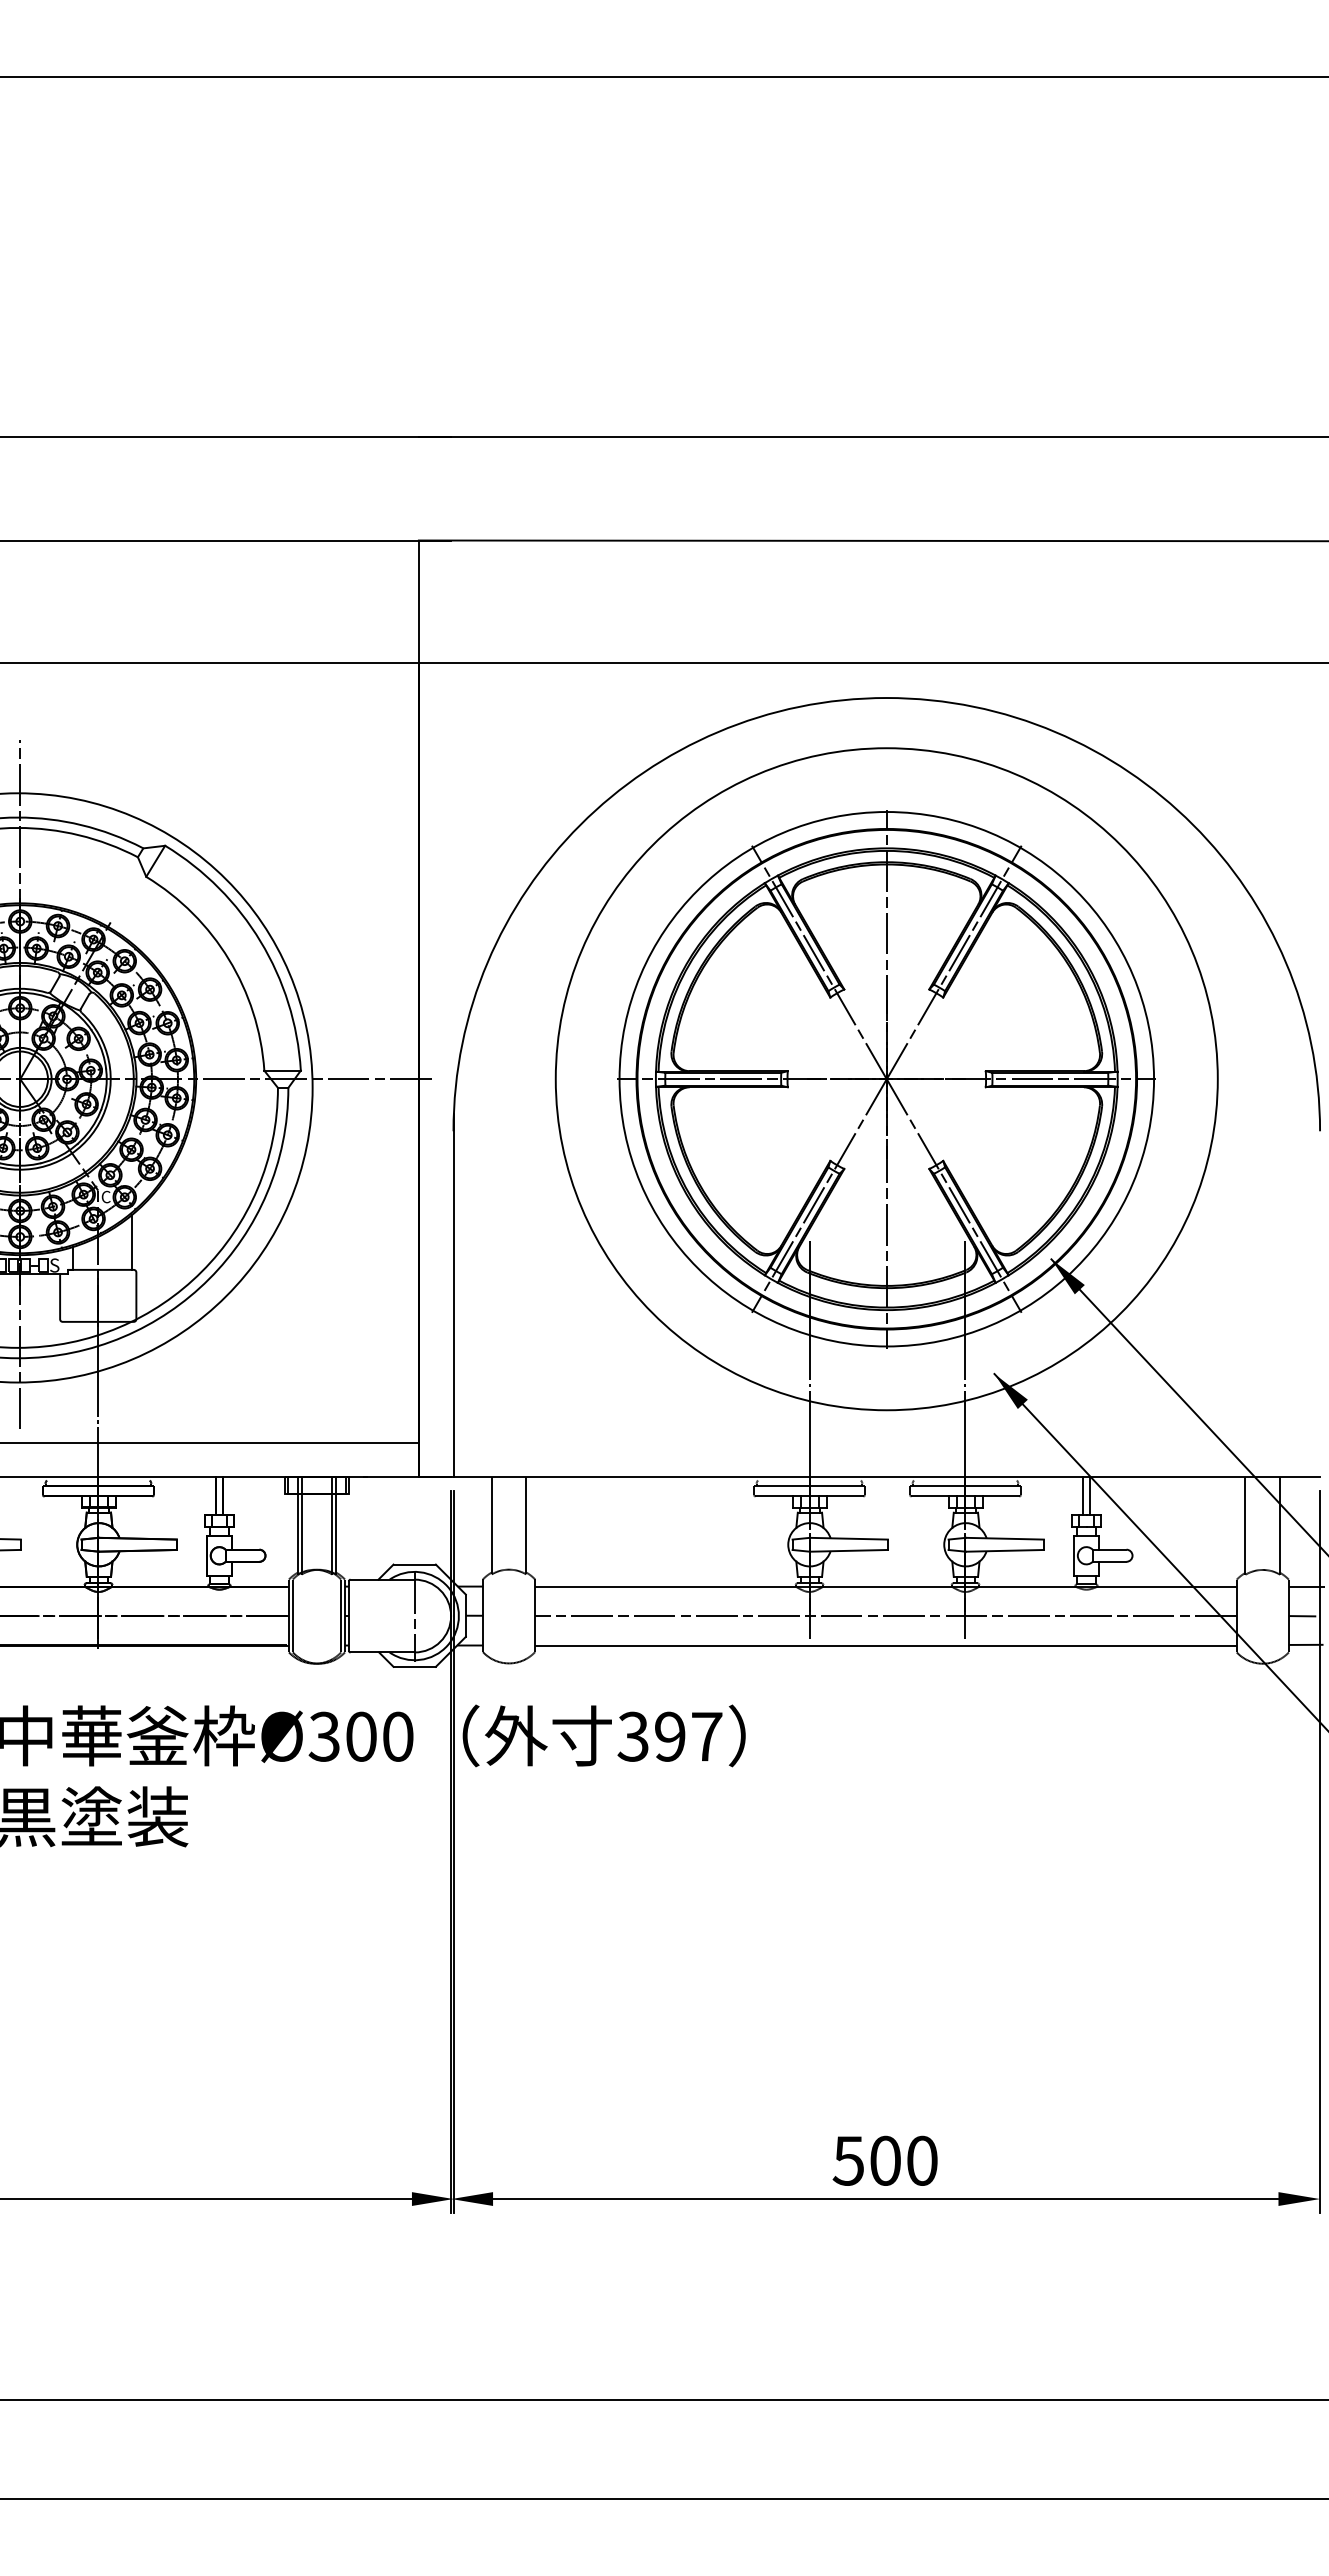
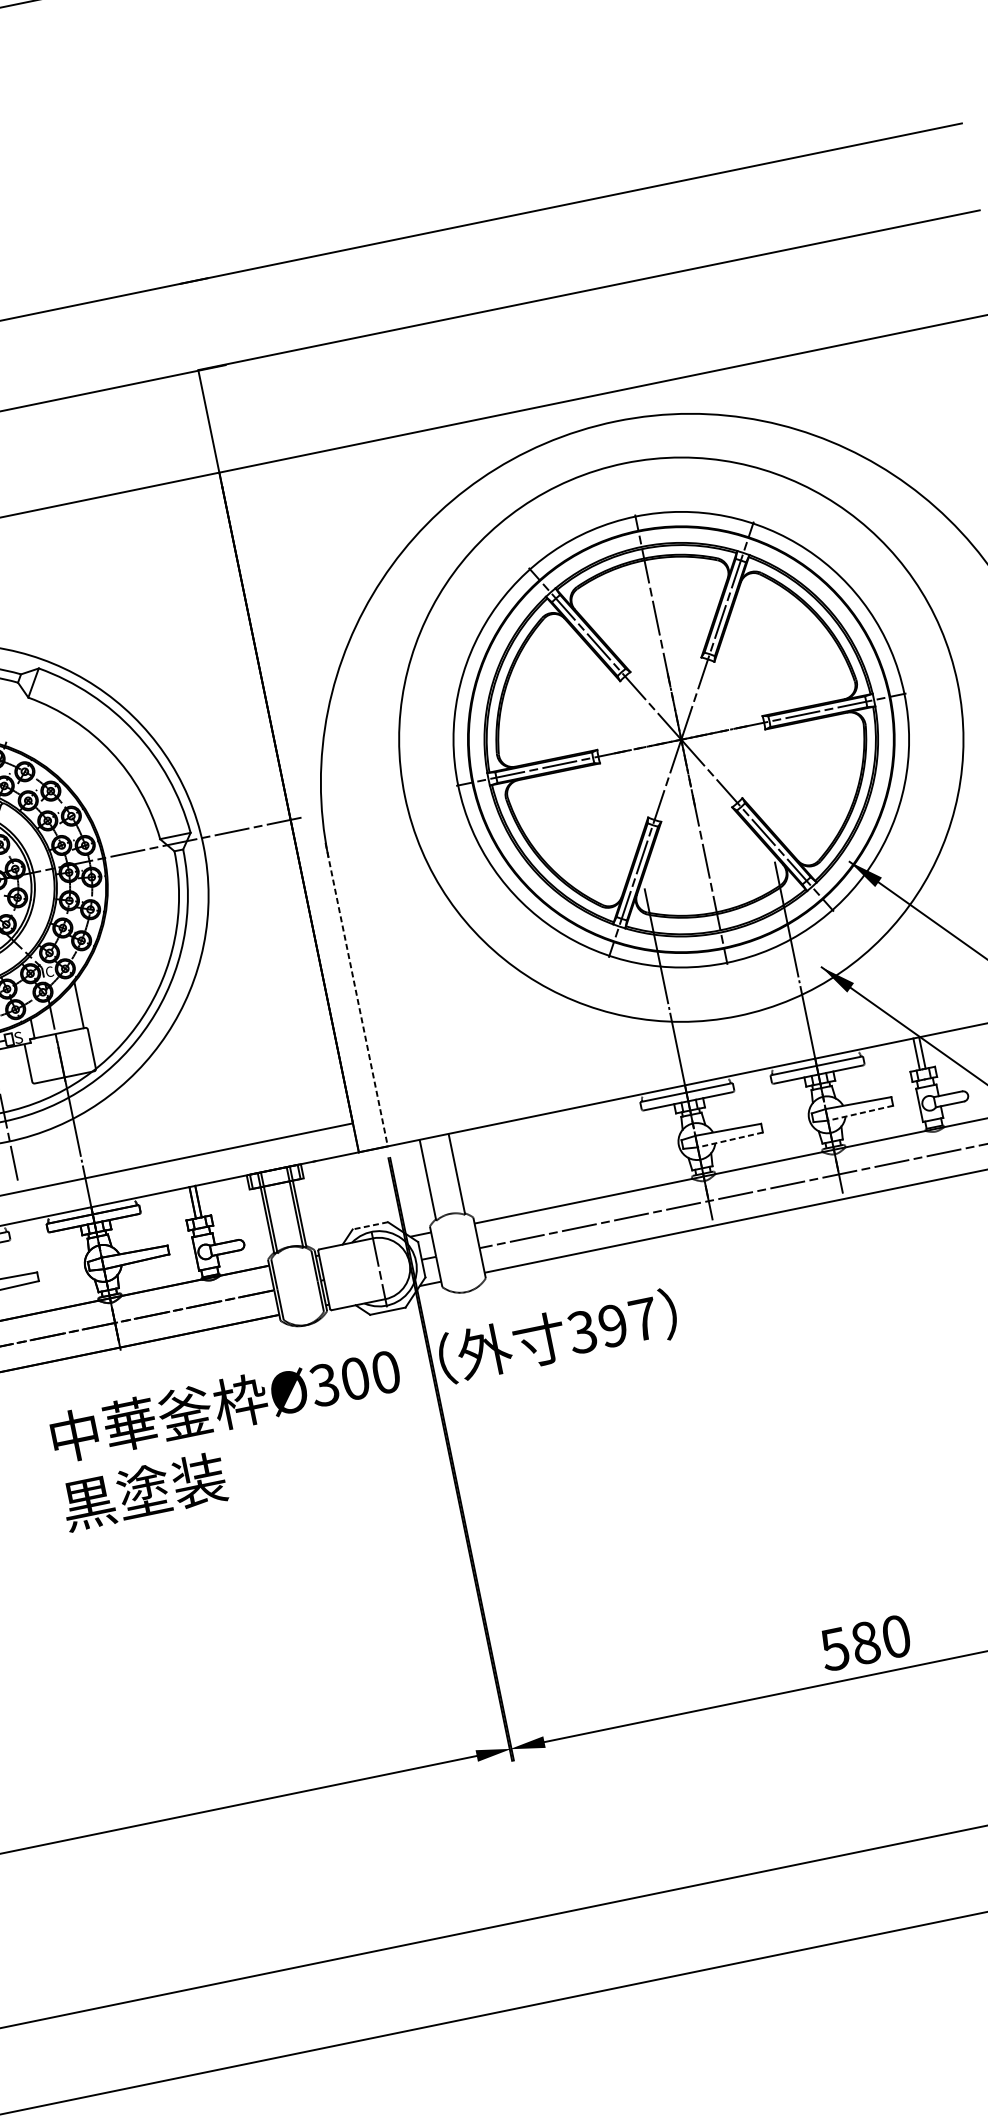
line: (453, 1295) -> (356, 994), solid -> dashed
line: (848, 1550) -> (730, 1139), solid -> dashed
line: (1004, 1550) -> (860, 1112), solid -> dashed
line: (414, 1564) -> (370, 1225), solid -> dashed
text: (885, 2160) -> (865, 1642), 500 -> 580

